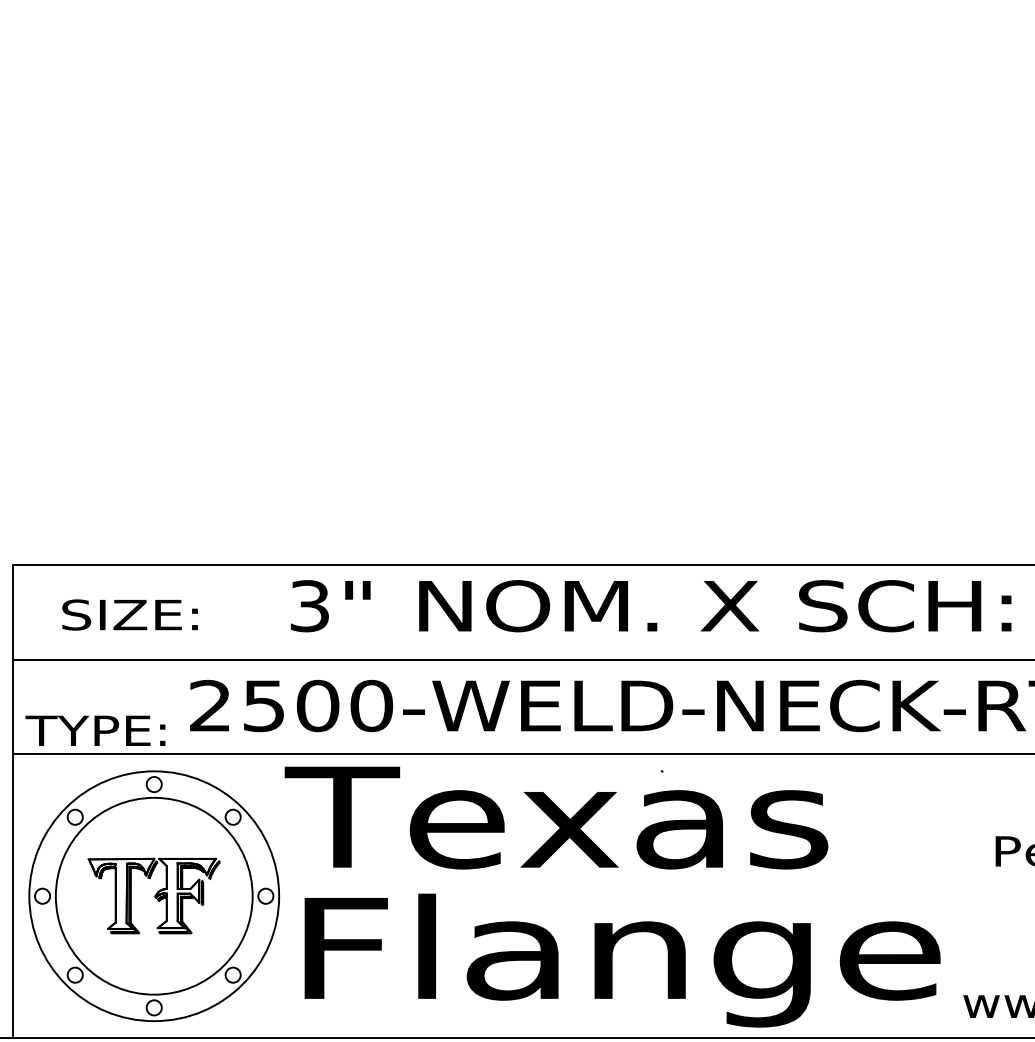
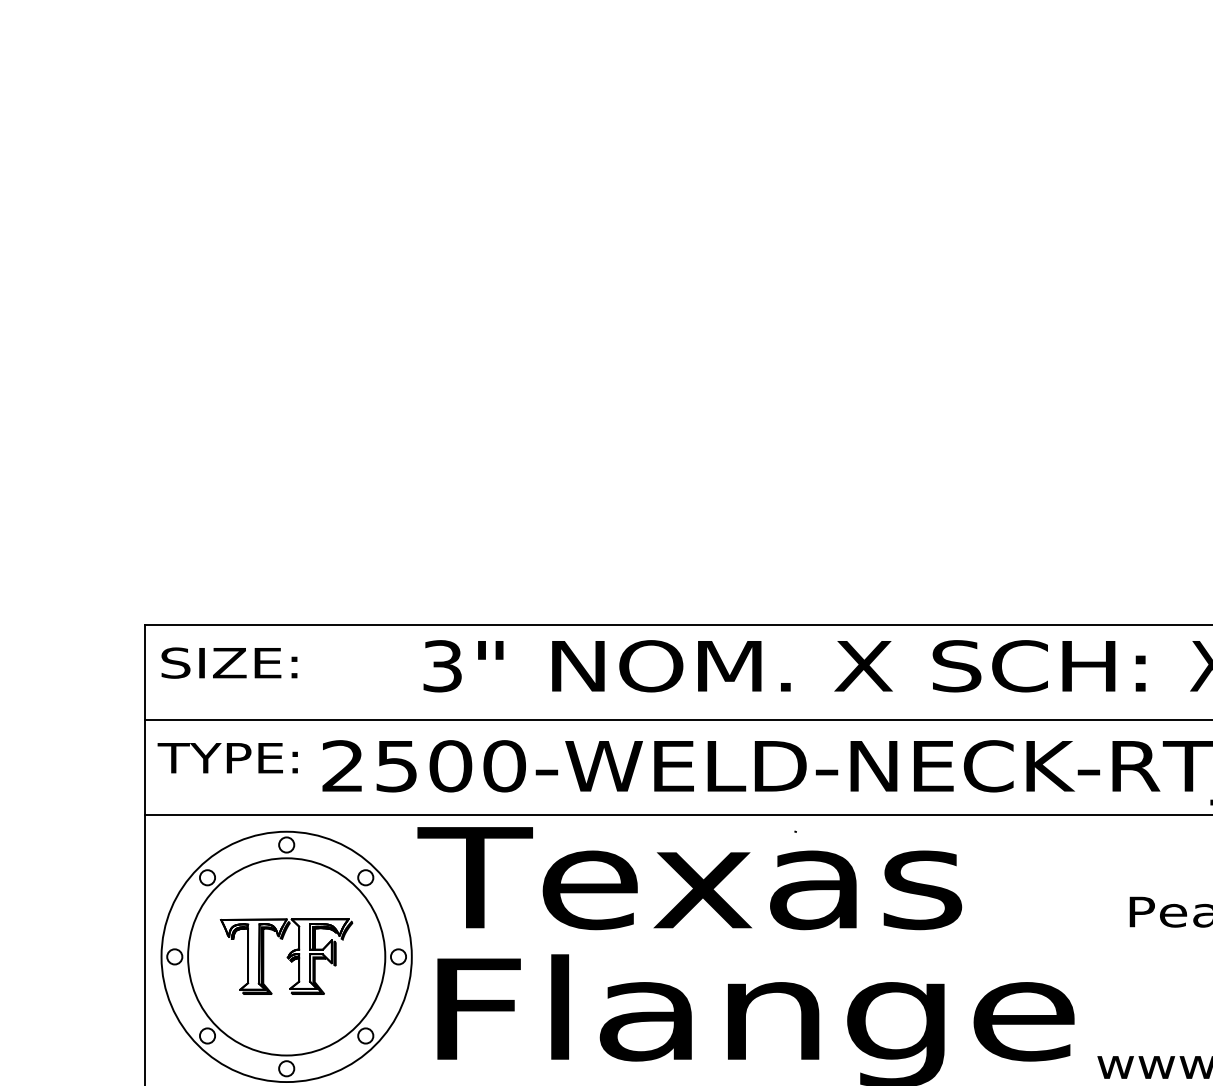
text: (130, 614) -> (229, 662), moved
text: (95, 731) -> (227, 758), moved

